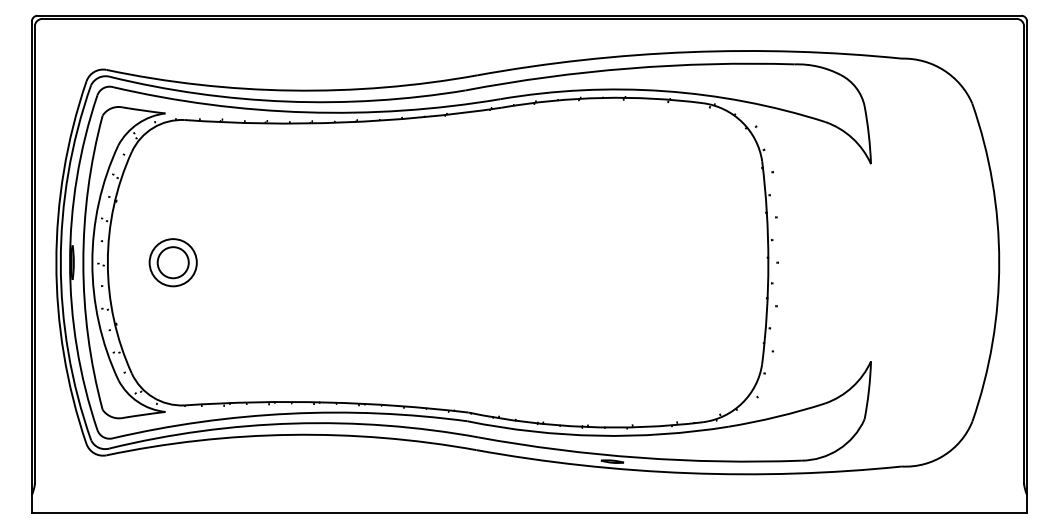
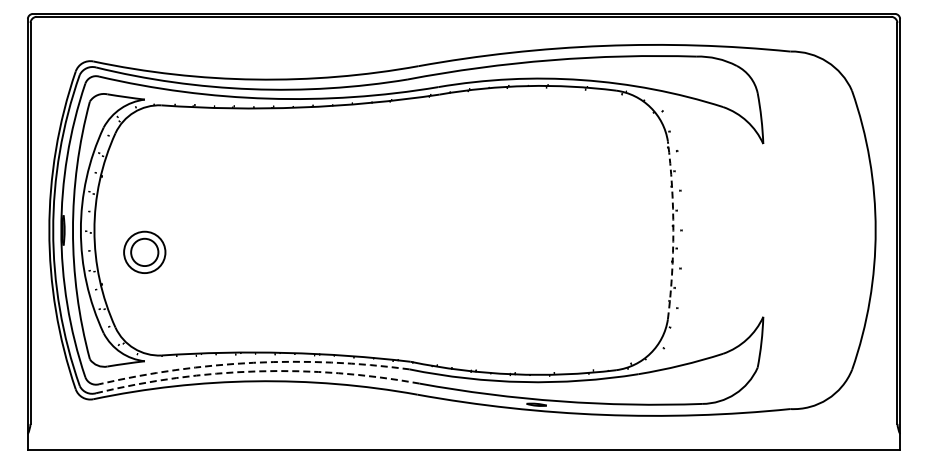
part: (172, 261) -> (144, 251), moved
arc: (768, 262) -> (673, 230), solid -> dashed
arc: (289, 413) -> (253, 362), solid -> dashed
arc: (293, 423) -> (257, 371), solid -> dashed

